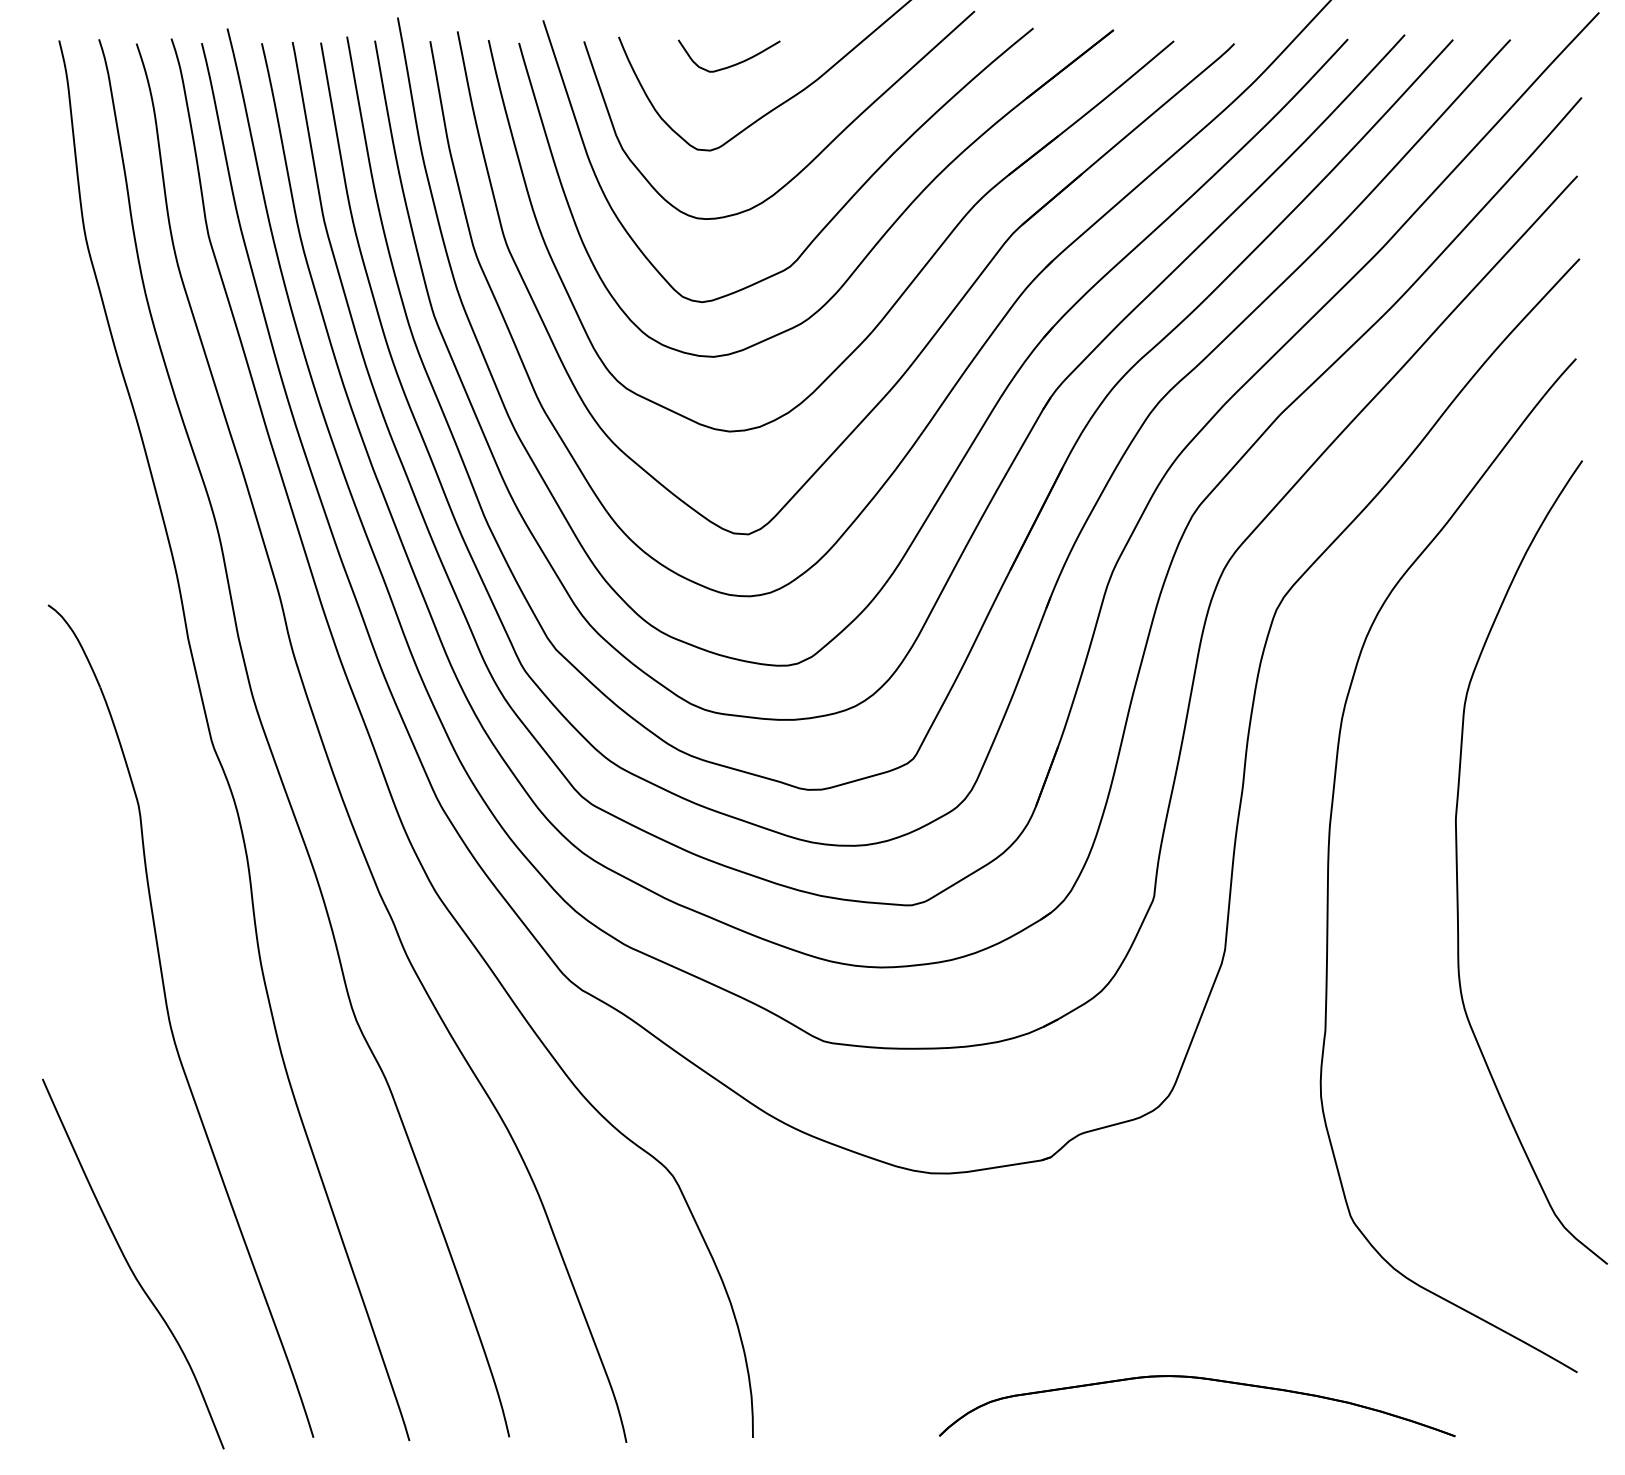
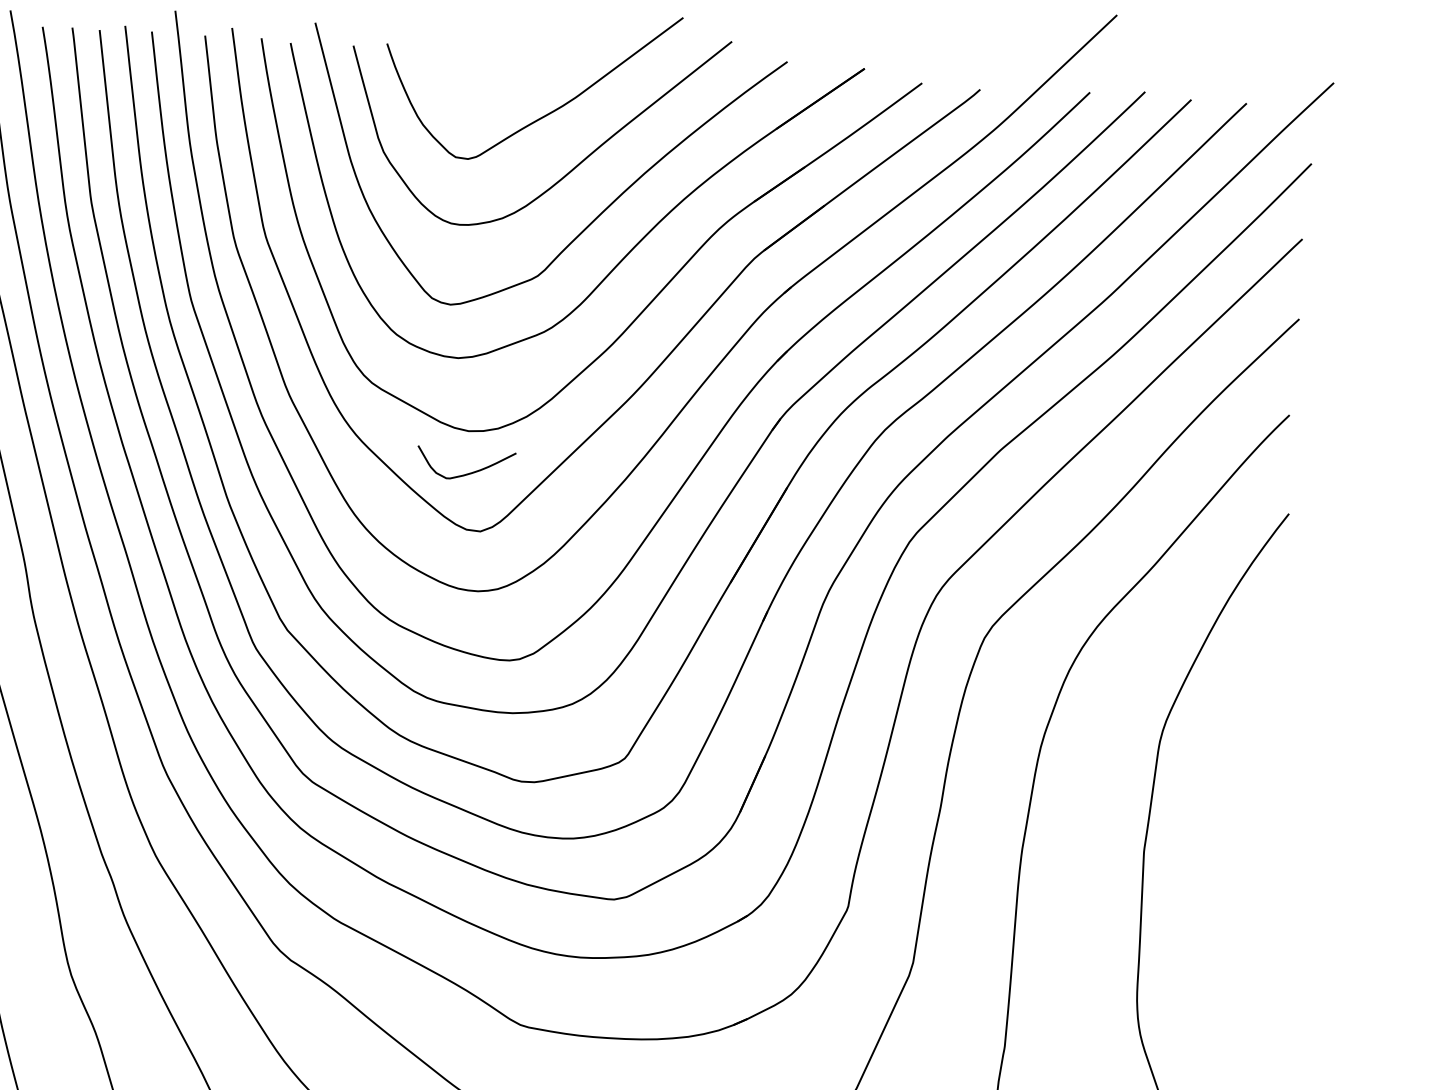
curve: (732, 64) -> (468, 472), moved

